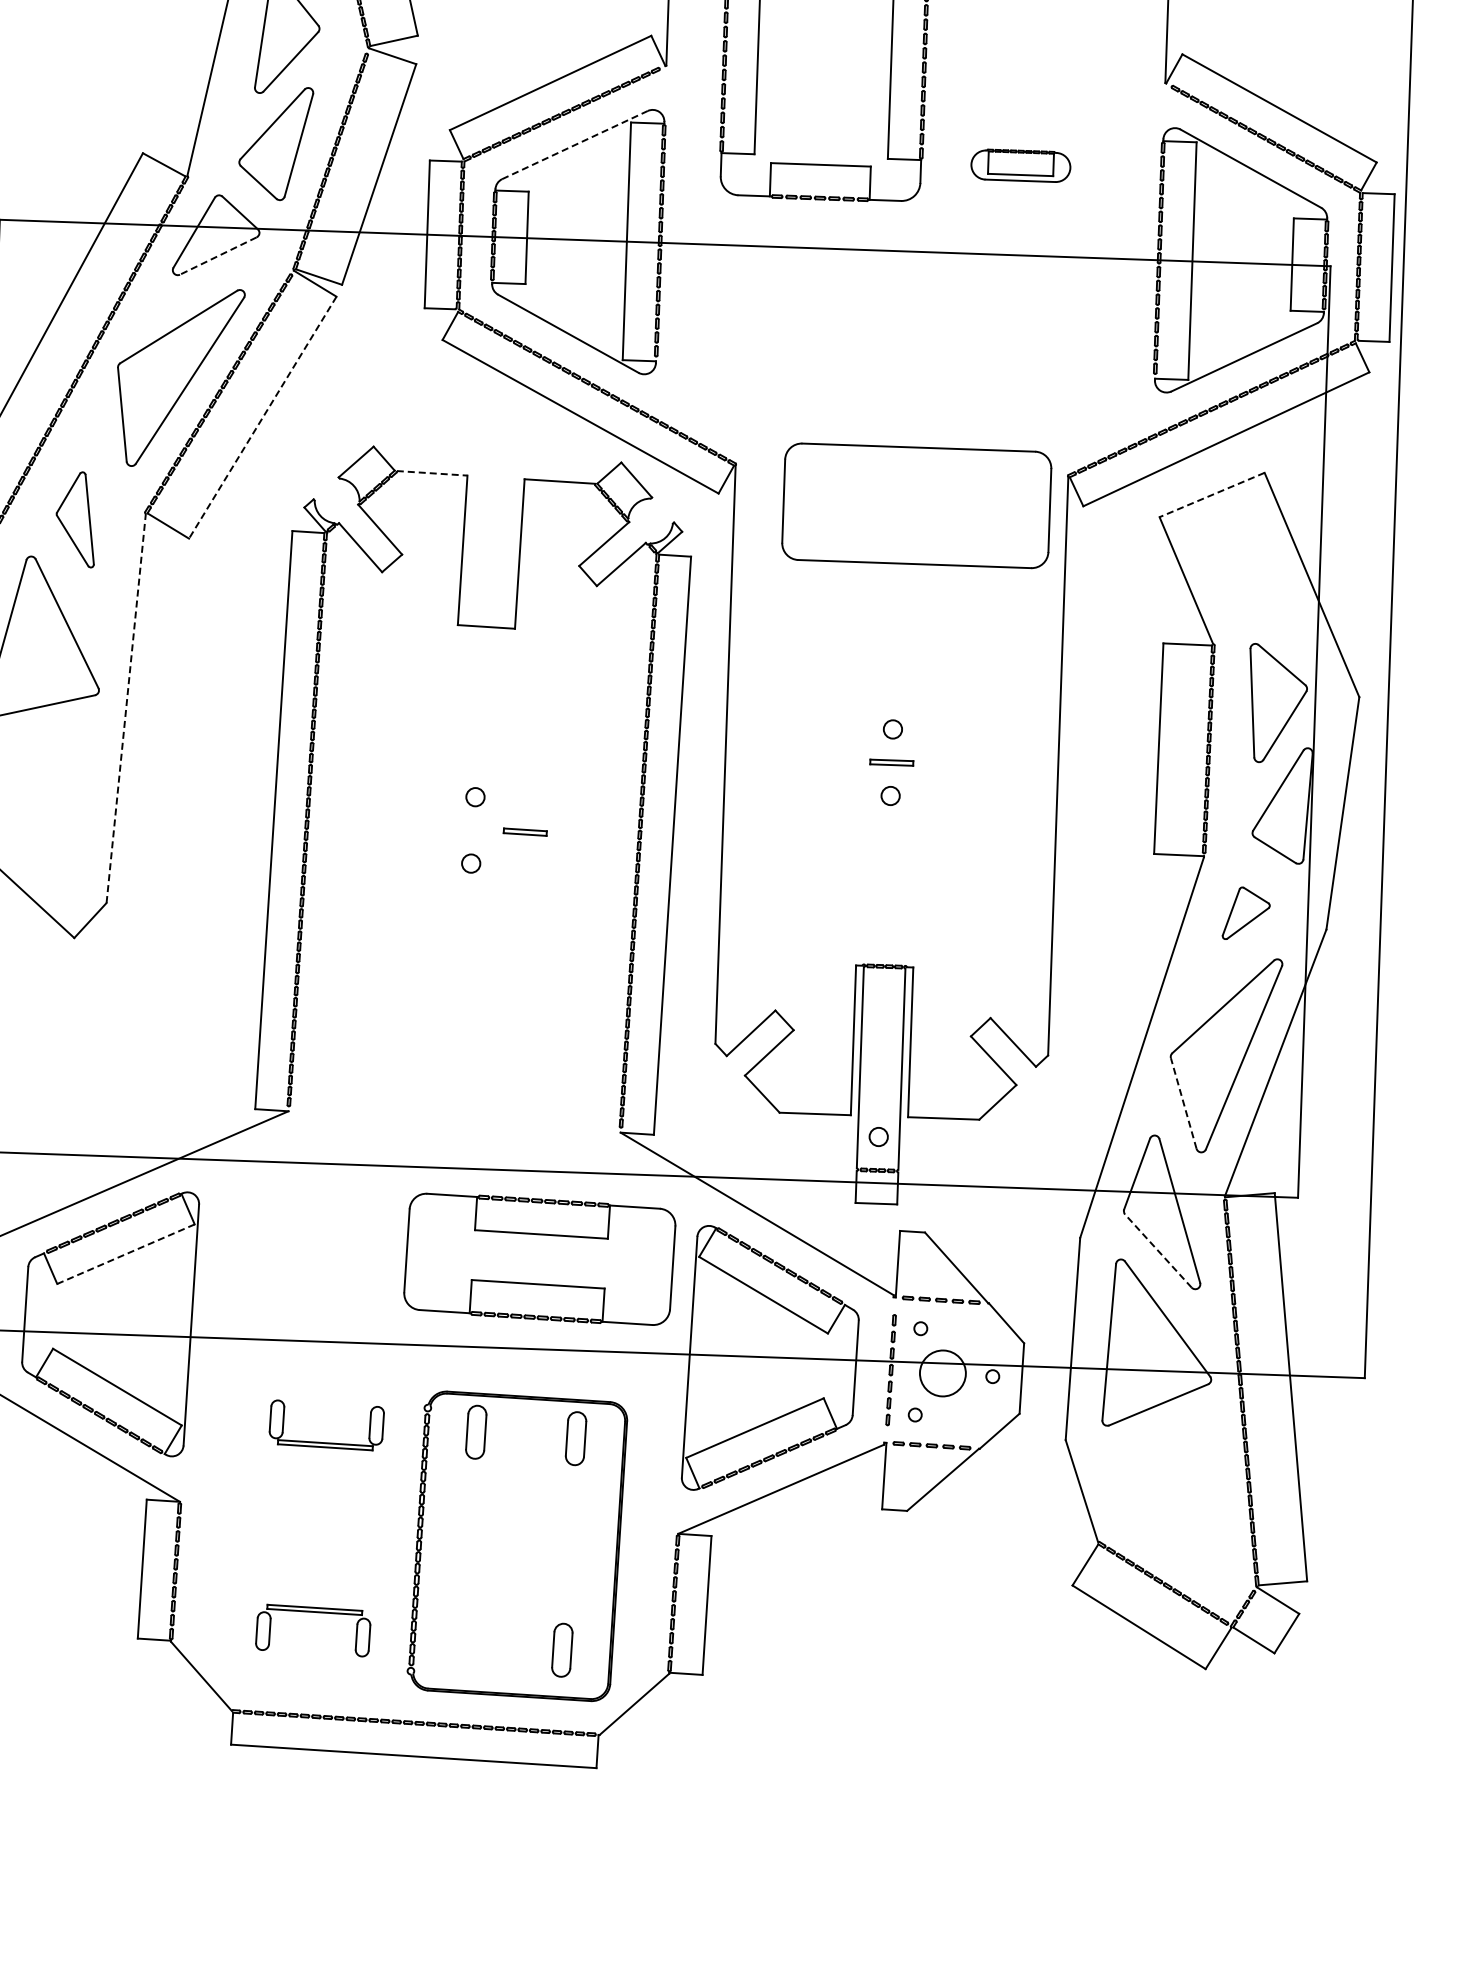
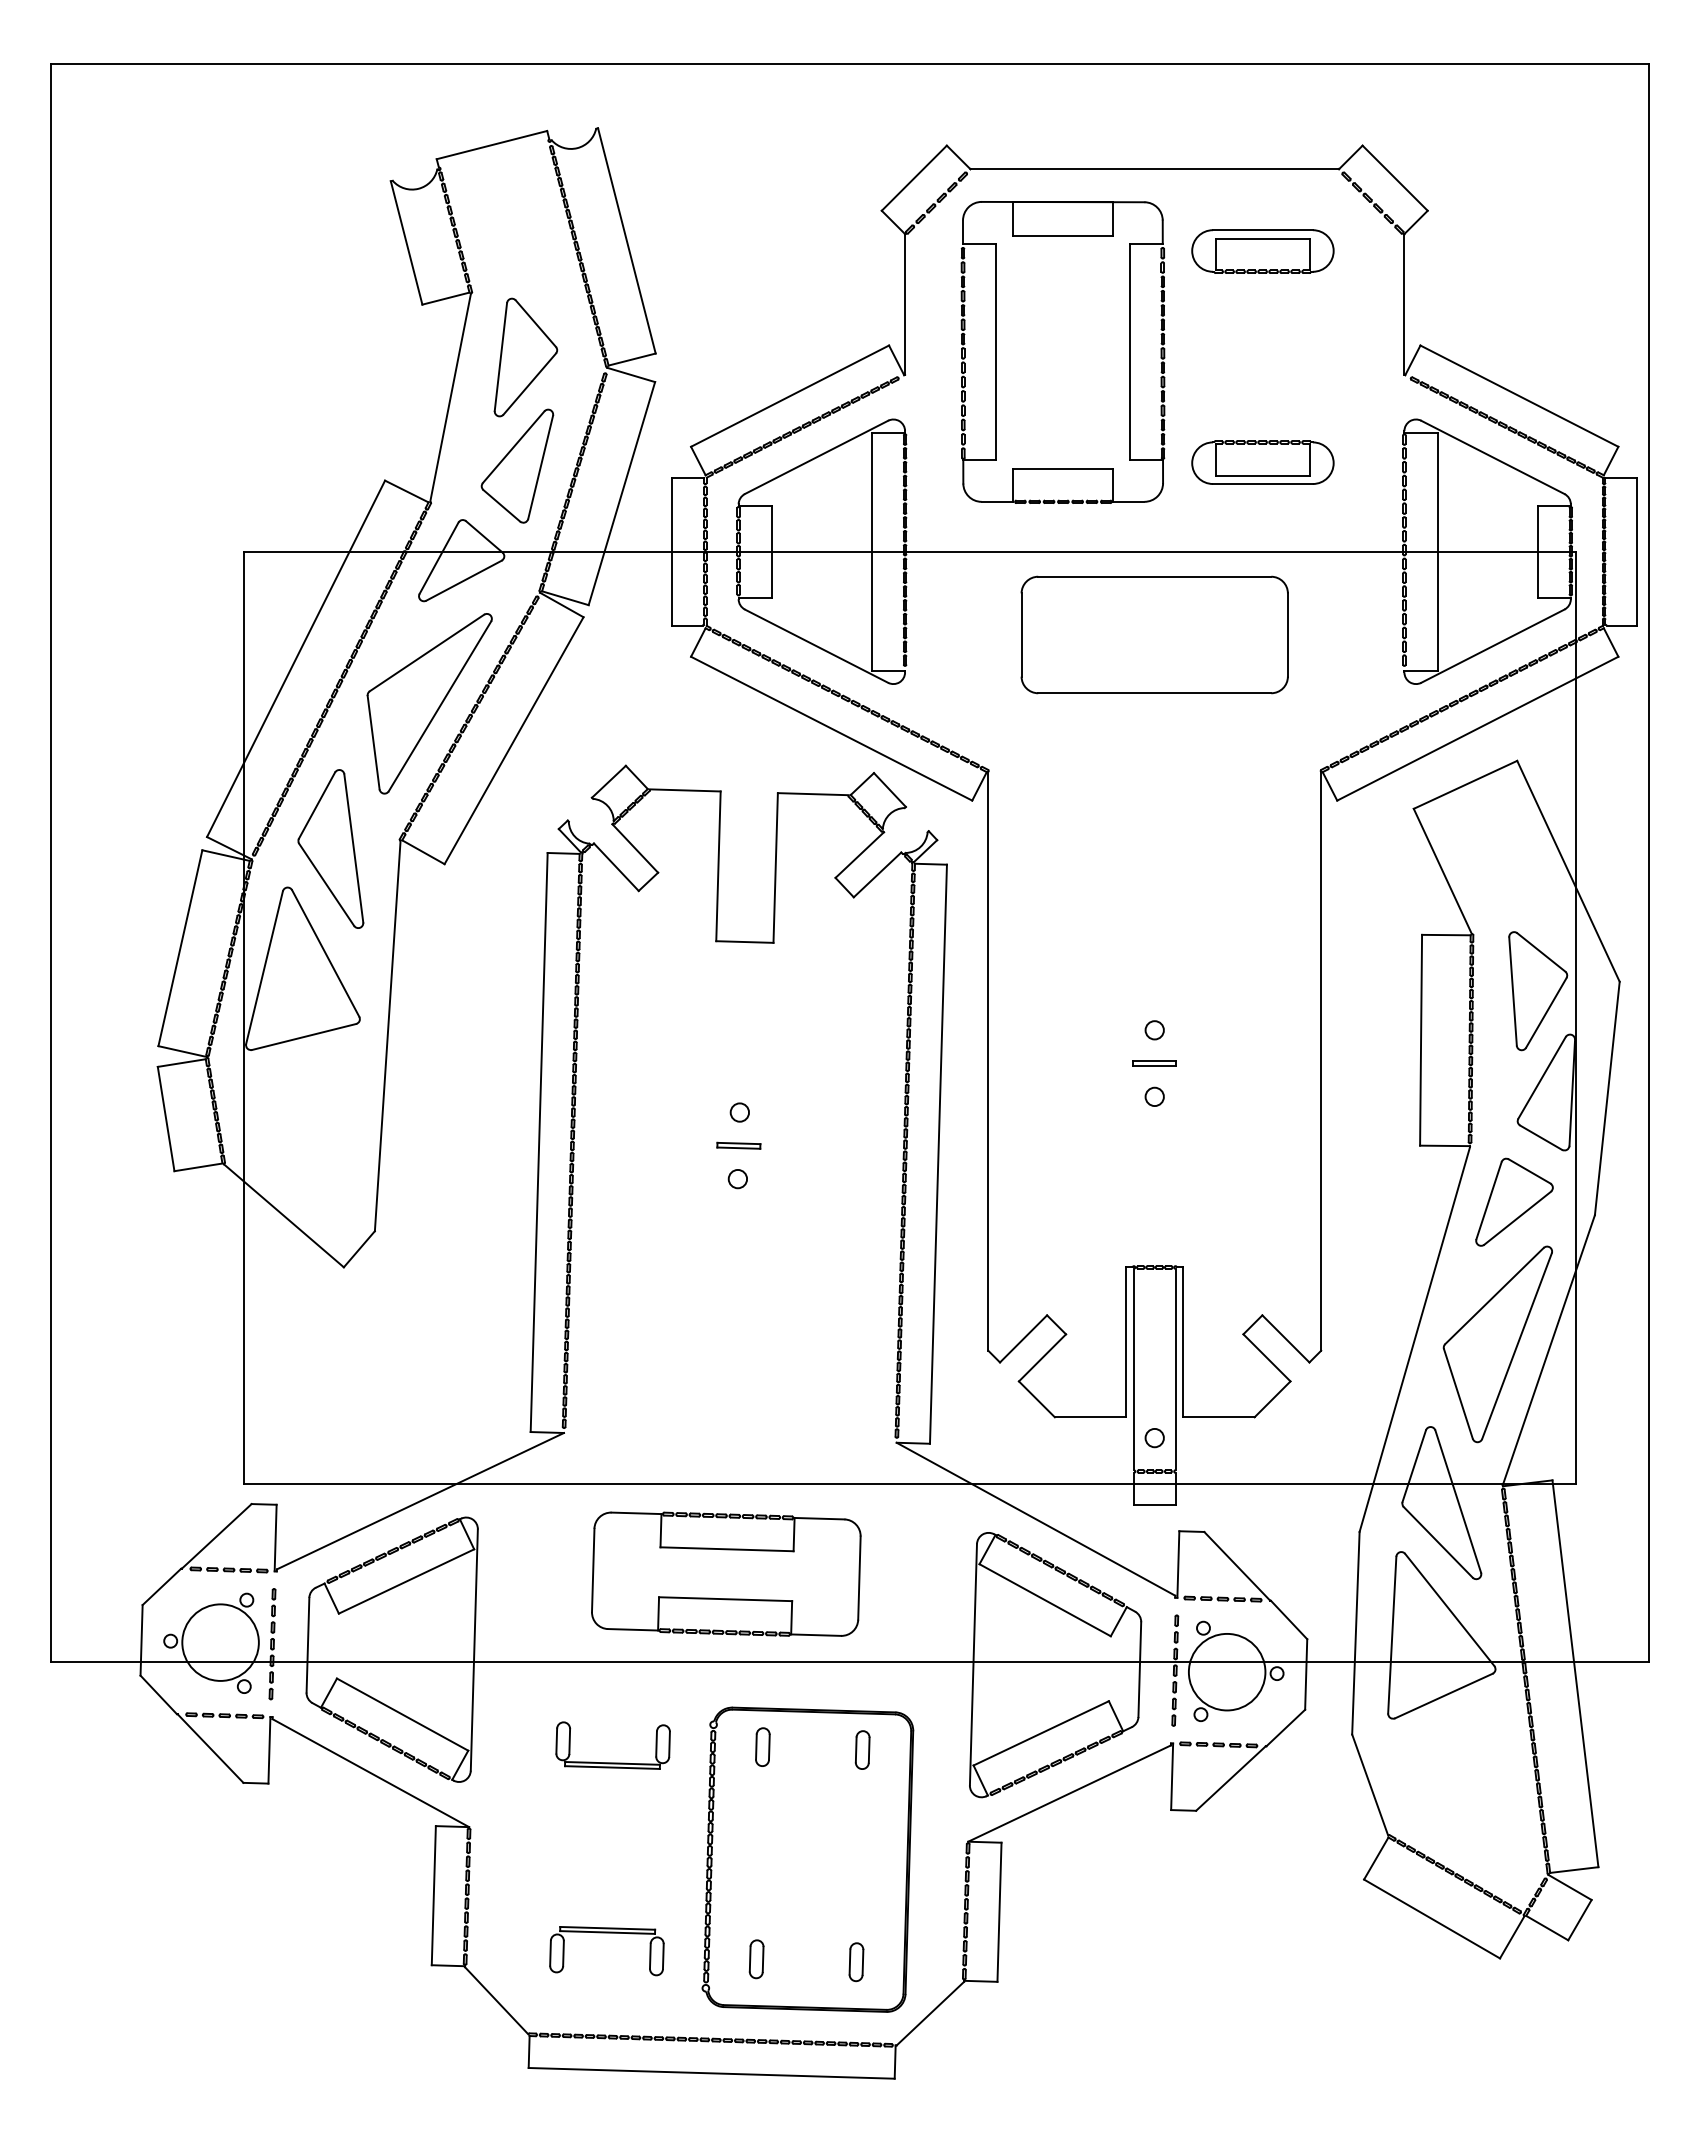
line: (574, 145) -> (816, 457), dashed -> solid
part: (1020, 165) -> (1262, 462), size x1.43
line: (218, 255) -> (464, 580), dashed -> solid
line: (263, 417) -> (514, 740), dashed -> solid
line: (432, 473) -> (685, 790), dashed -> solid
line: (1212, 495) -> (1465, 785), dashed -> solid
part: (916, 505) -> (1154, 634), moved
part: (75, 518) -> (330, 848), size x1.67
line: (125, 708) -> (387, 1036), dashed -> solid
part: (524, 831) -> (738, 1145), moved
part: (1246, 913) -> (1514, 1201), size x1.67
line: (1183, 1103) -> (1458, 1393), dashed -> solid
line: (1157, 1251) -> (1437, 1542), dashed -> solid
line: (125, 1254) -> (406, 1581), dashed -> solid
part: (540, 1258) -> (726, 1573), moved
circle: (942, 1372) -> (1226, 1671), size x1.67
part: (475, 1431) -> (762, 1746), size x0.71
part: (575, 1438) -> (862, 1749), size x0.71
part: (462, 1644) -> (756, 1959), added
part: (562, 1650) -> (856, 1962), size x0.71

